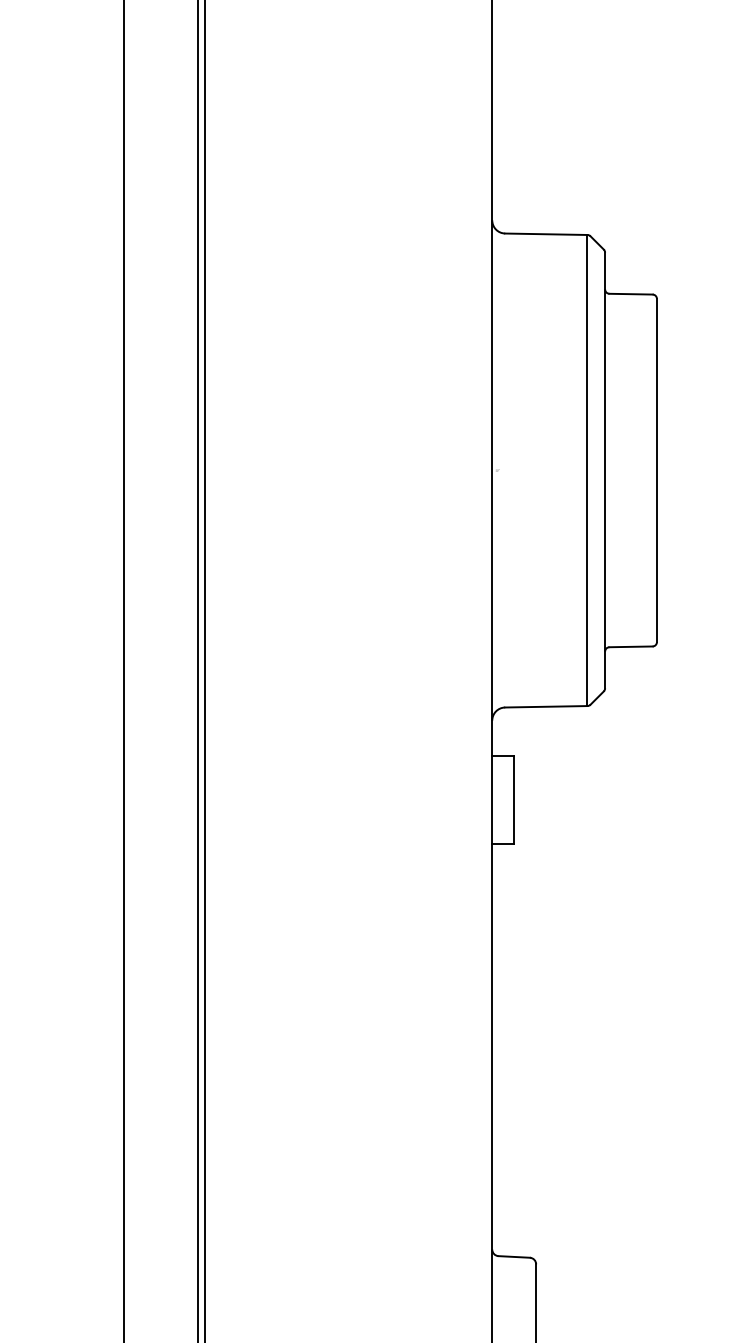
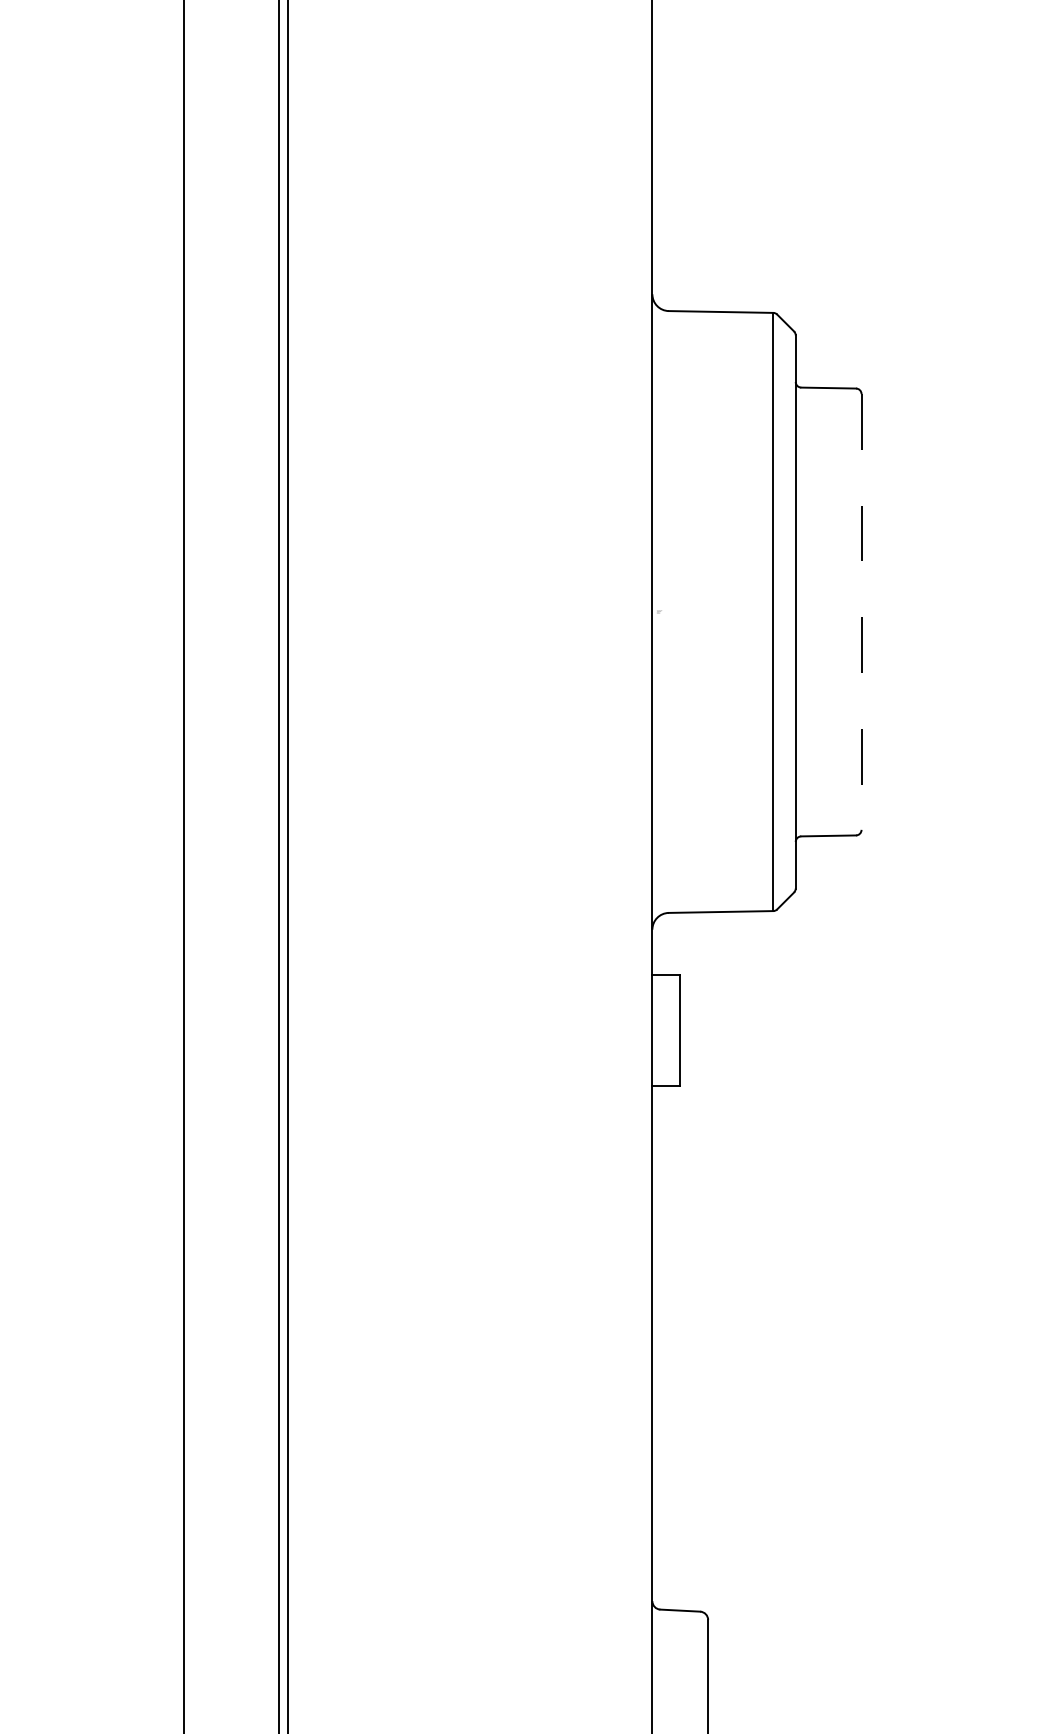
line: (656, 470) -> (861, 612), solid -> dashed

